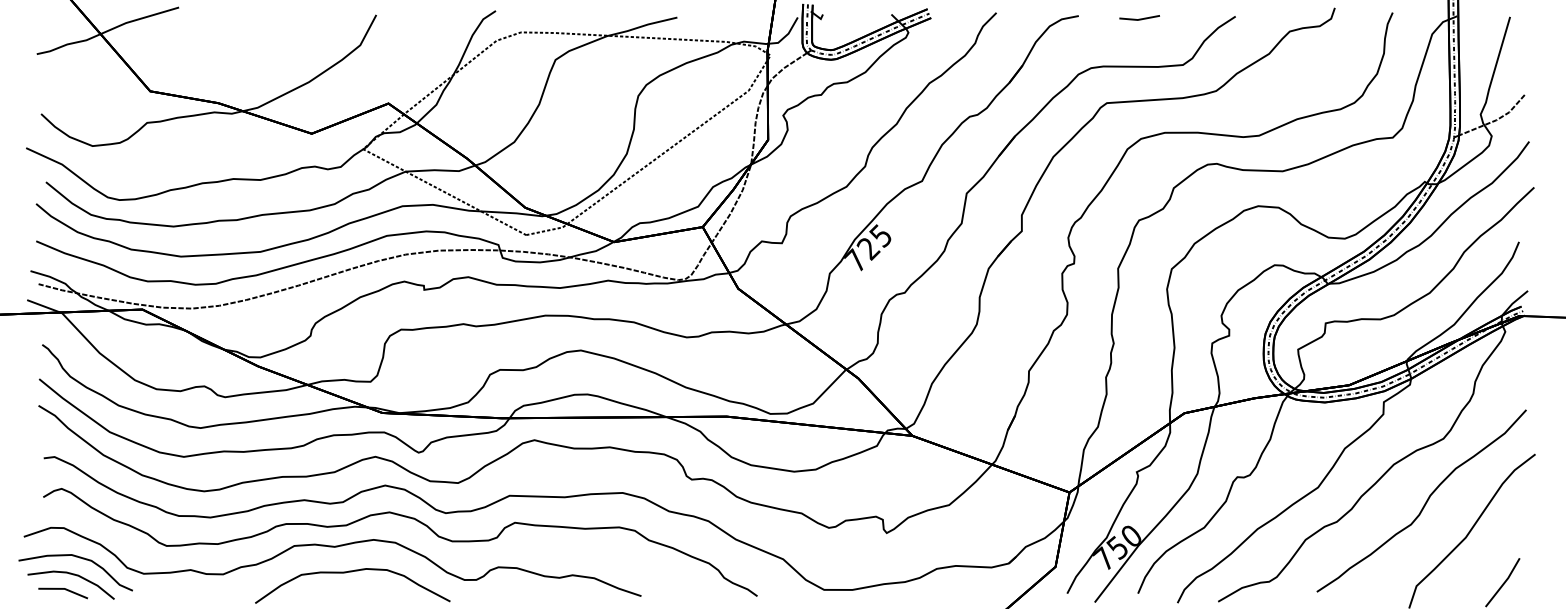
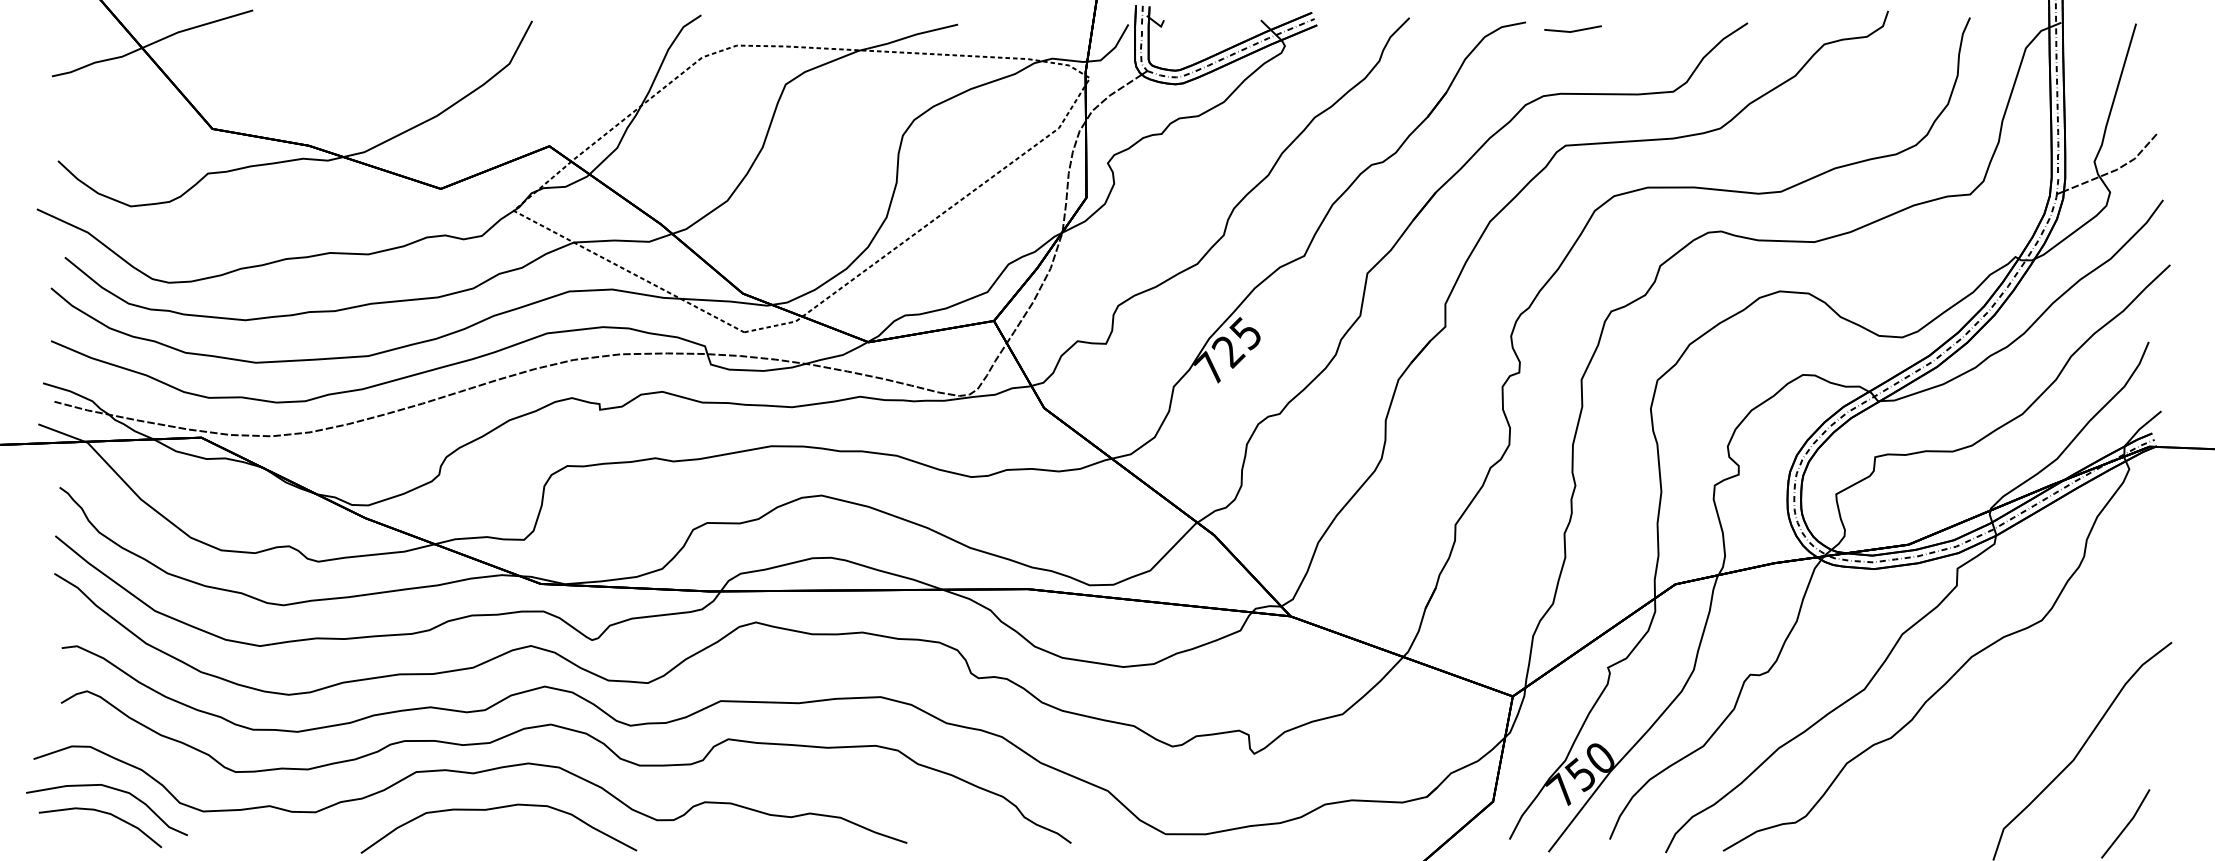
line: (1139, 18) -> (1572, 30), moved
curve: (1425, 502) -> (2016, 710), removed
line: (65, 590) -> (92, 834), removed

